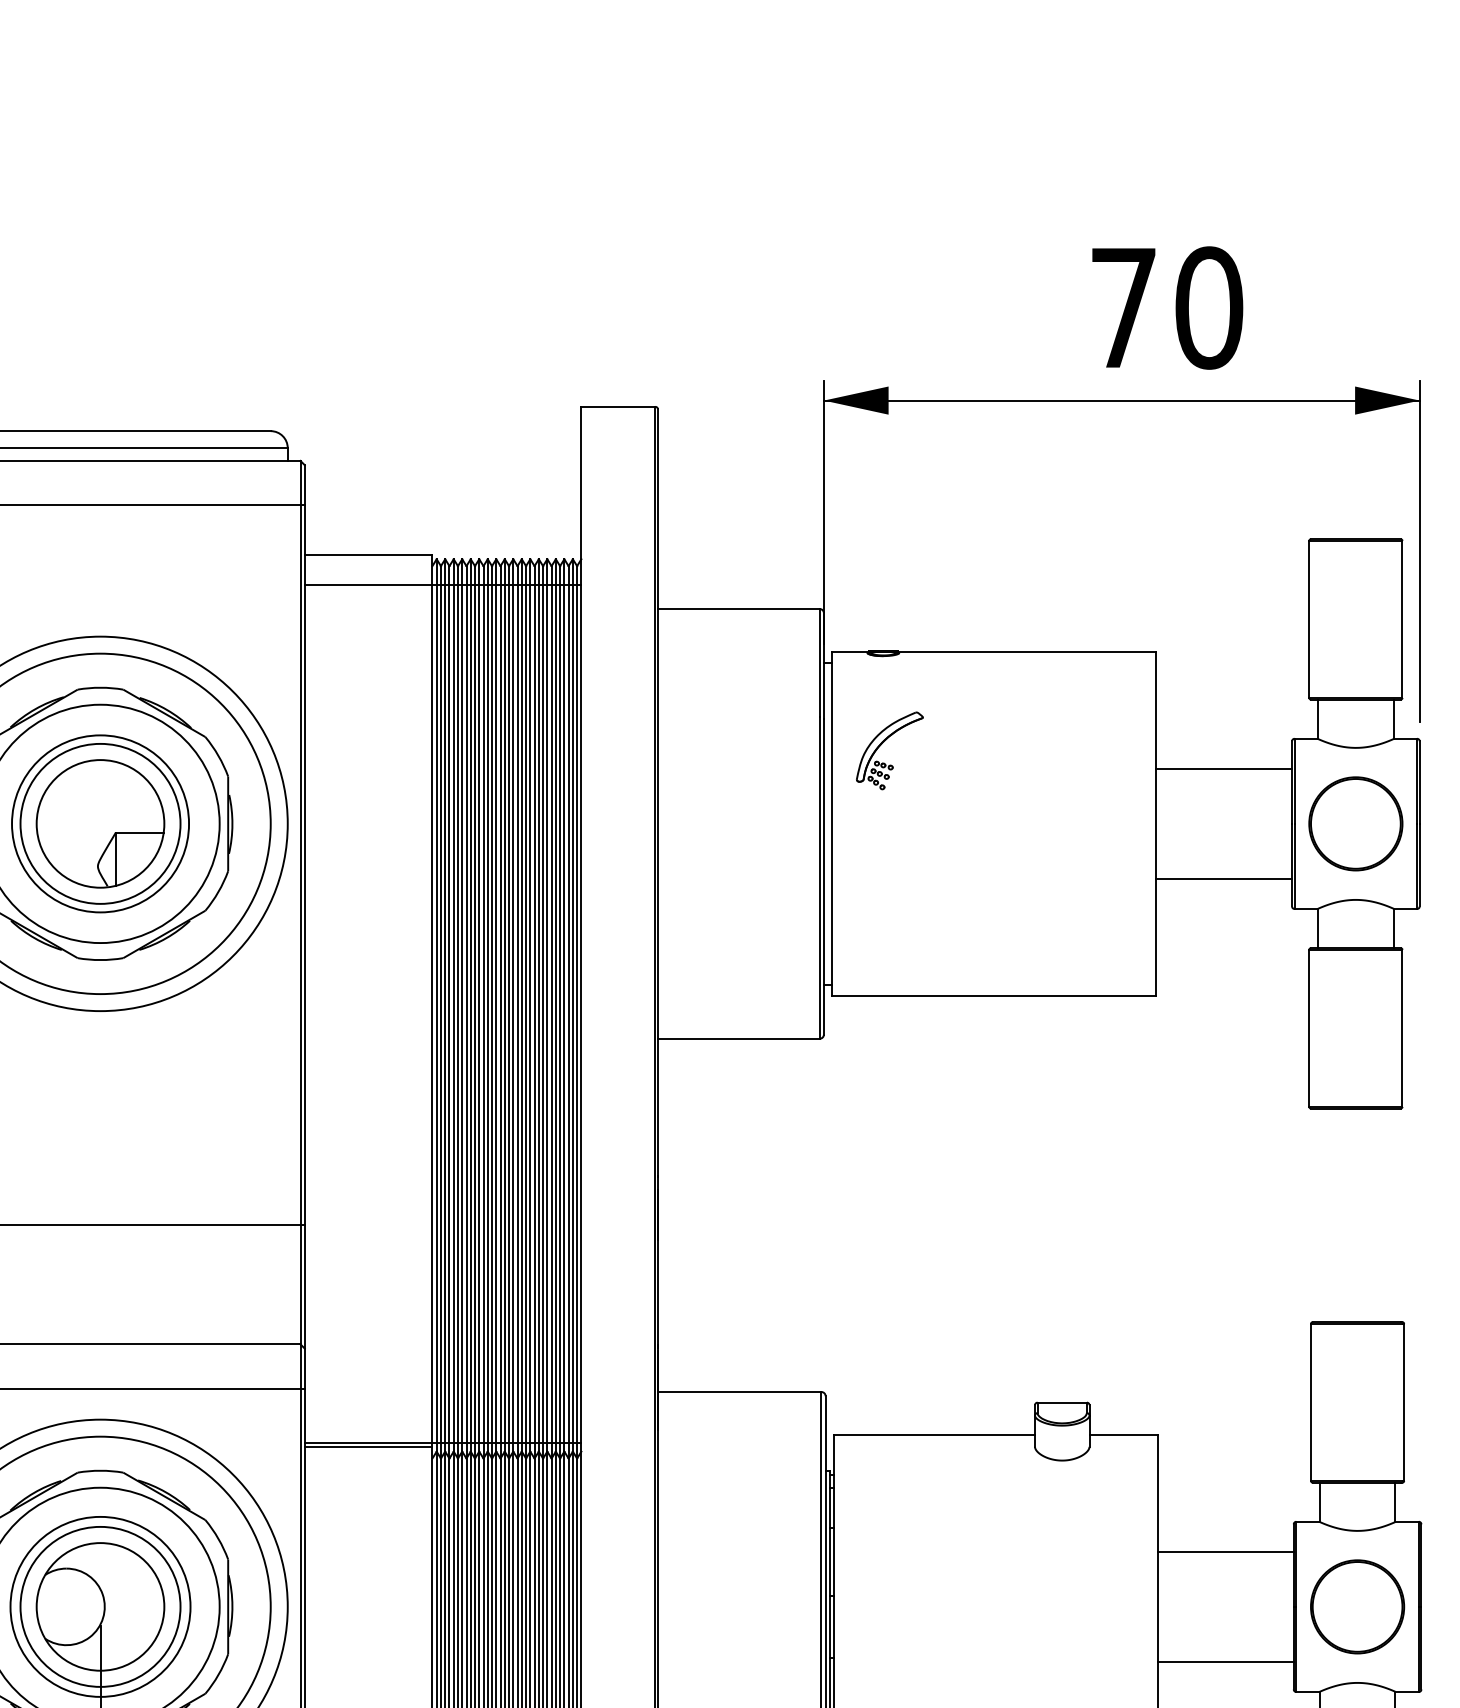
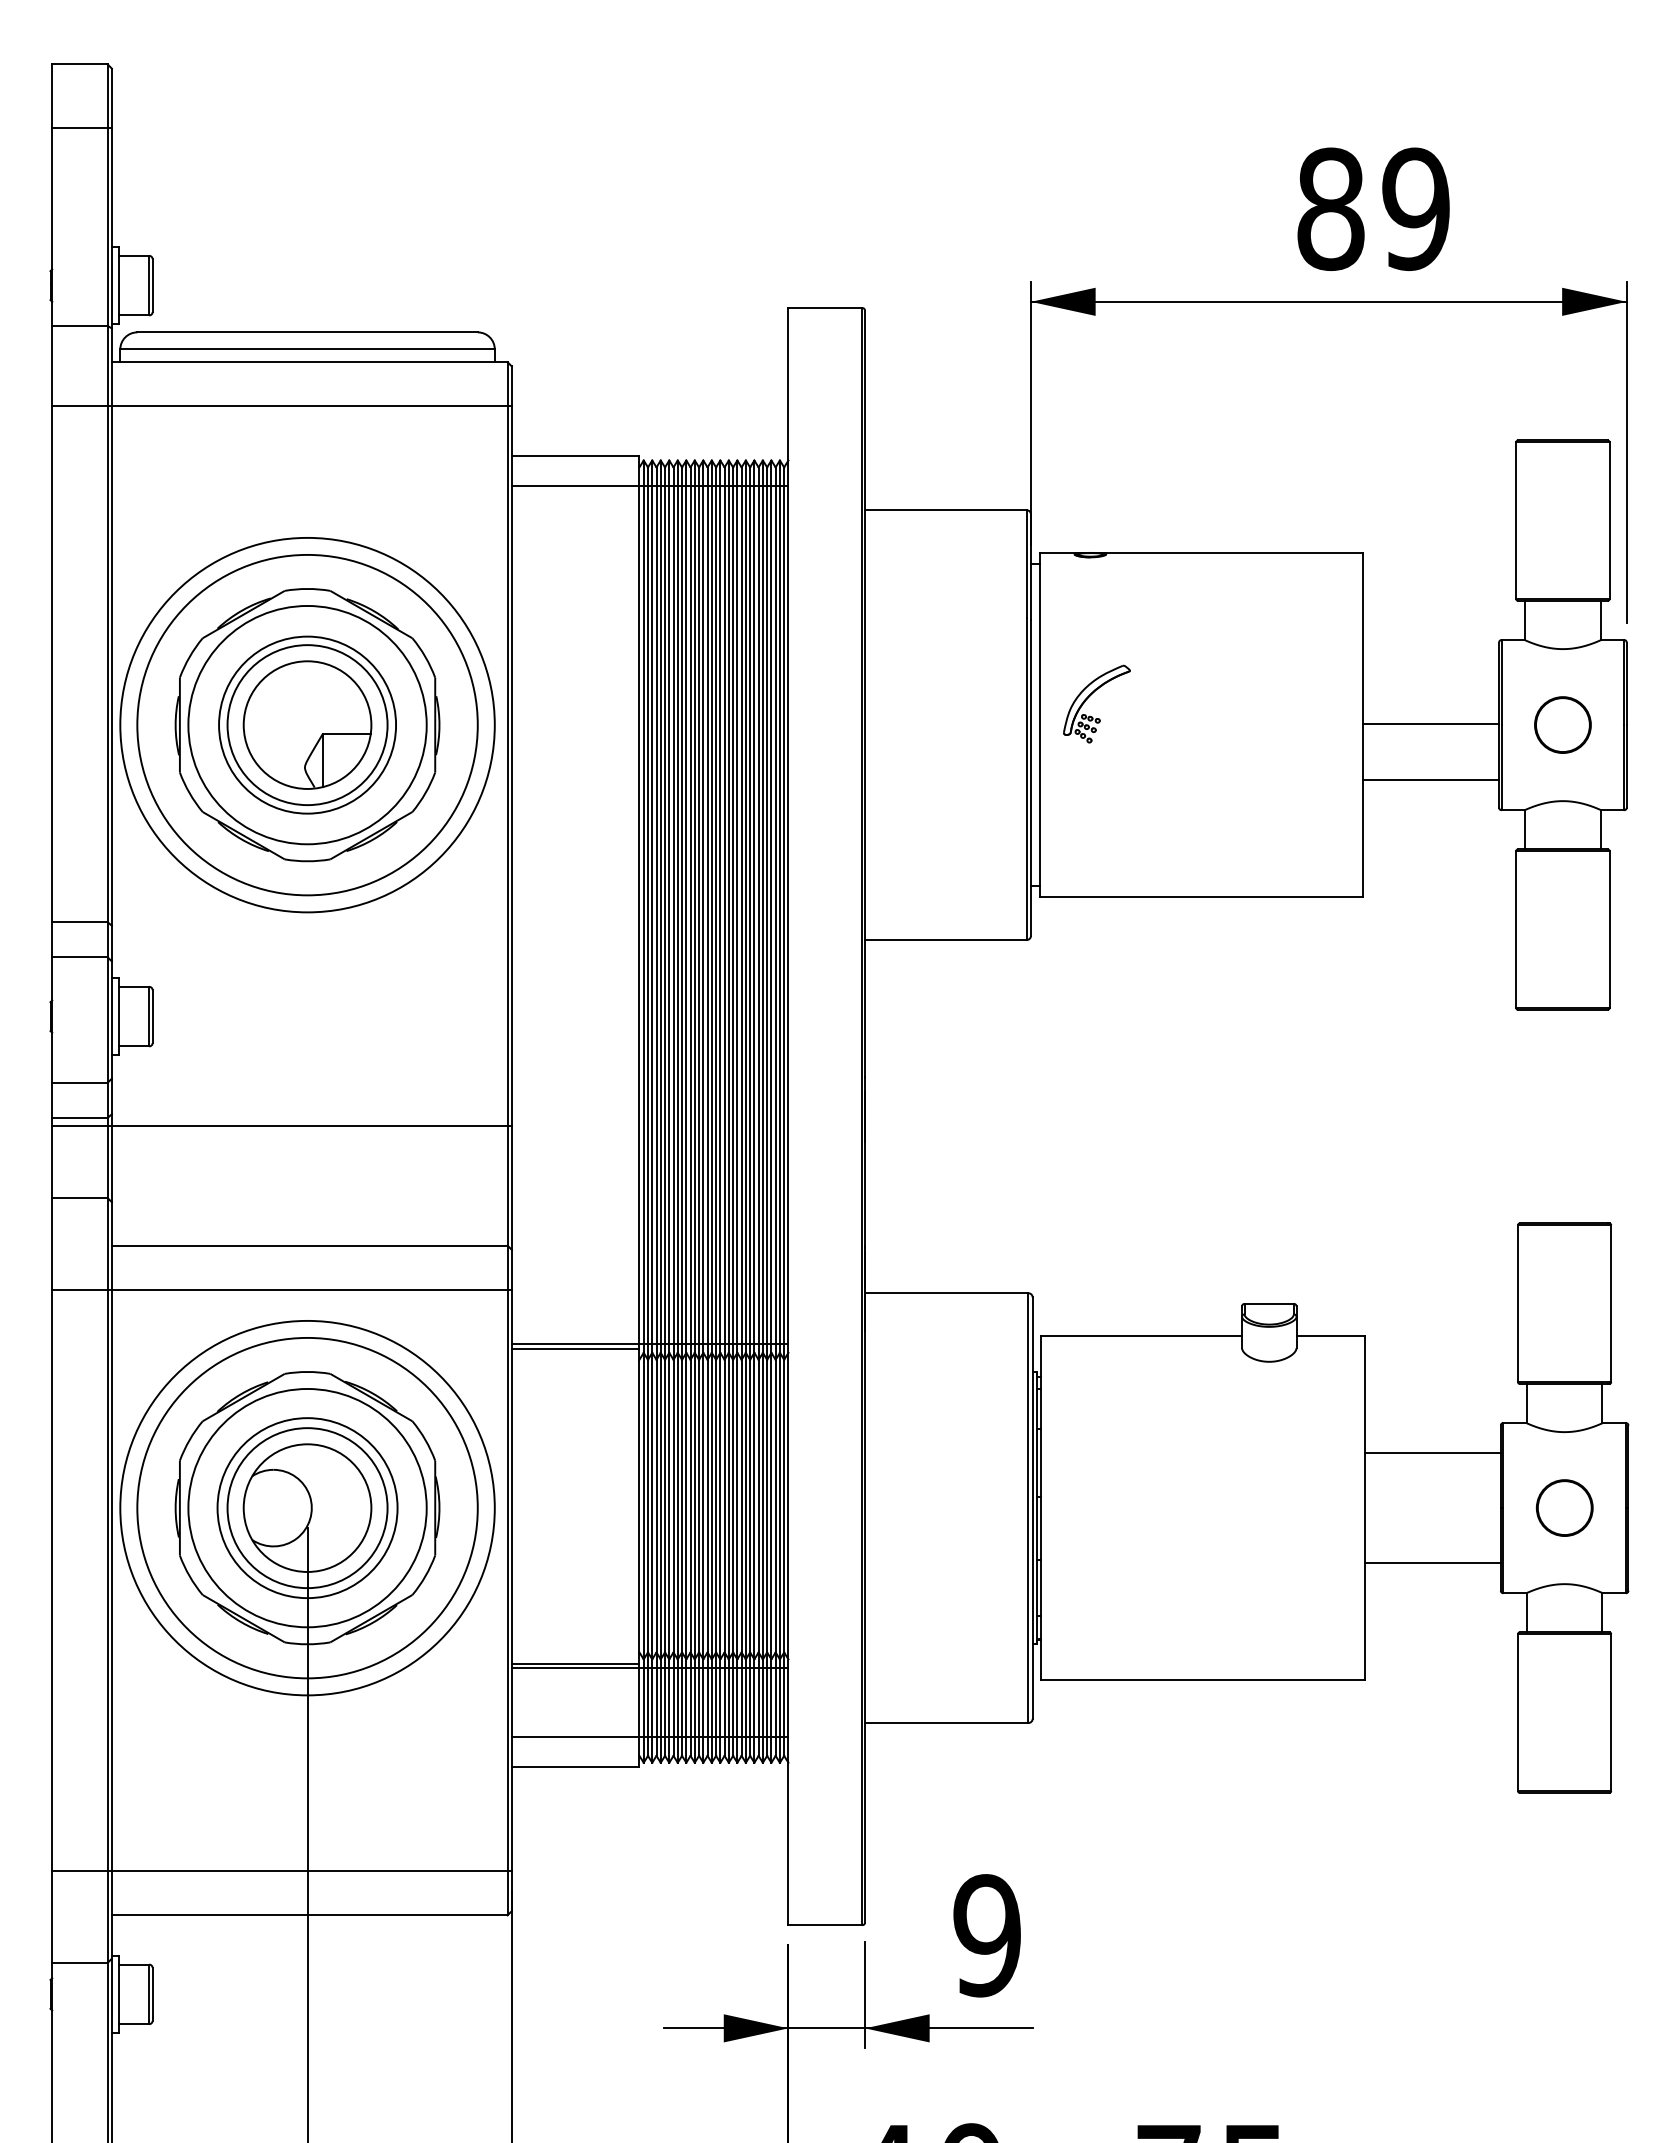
text: (1166, 308) -> (1373, 209), 70 -> 89
part: (883, 743) -> (1090, 696), moved
line: (1223, 768) -> (1430, 723), moved
part: (1355, 823) -> (1562, 724), size x0.6
part: (1357, 1606) -> (1564, 1507), size x0.6

